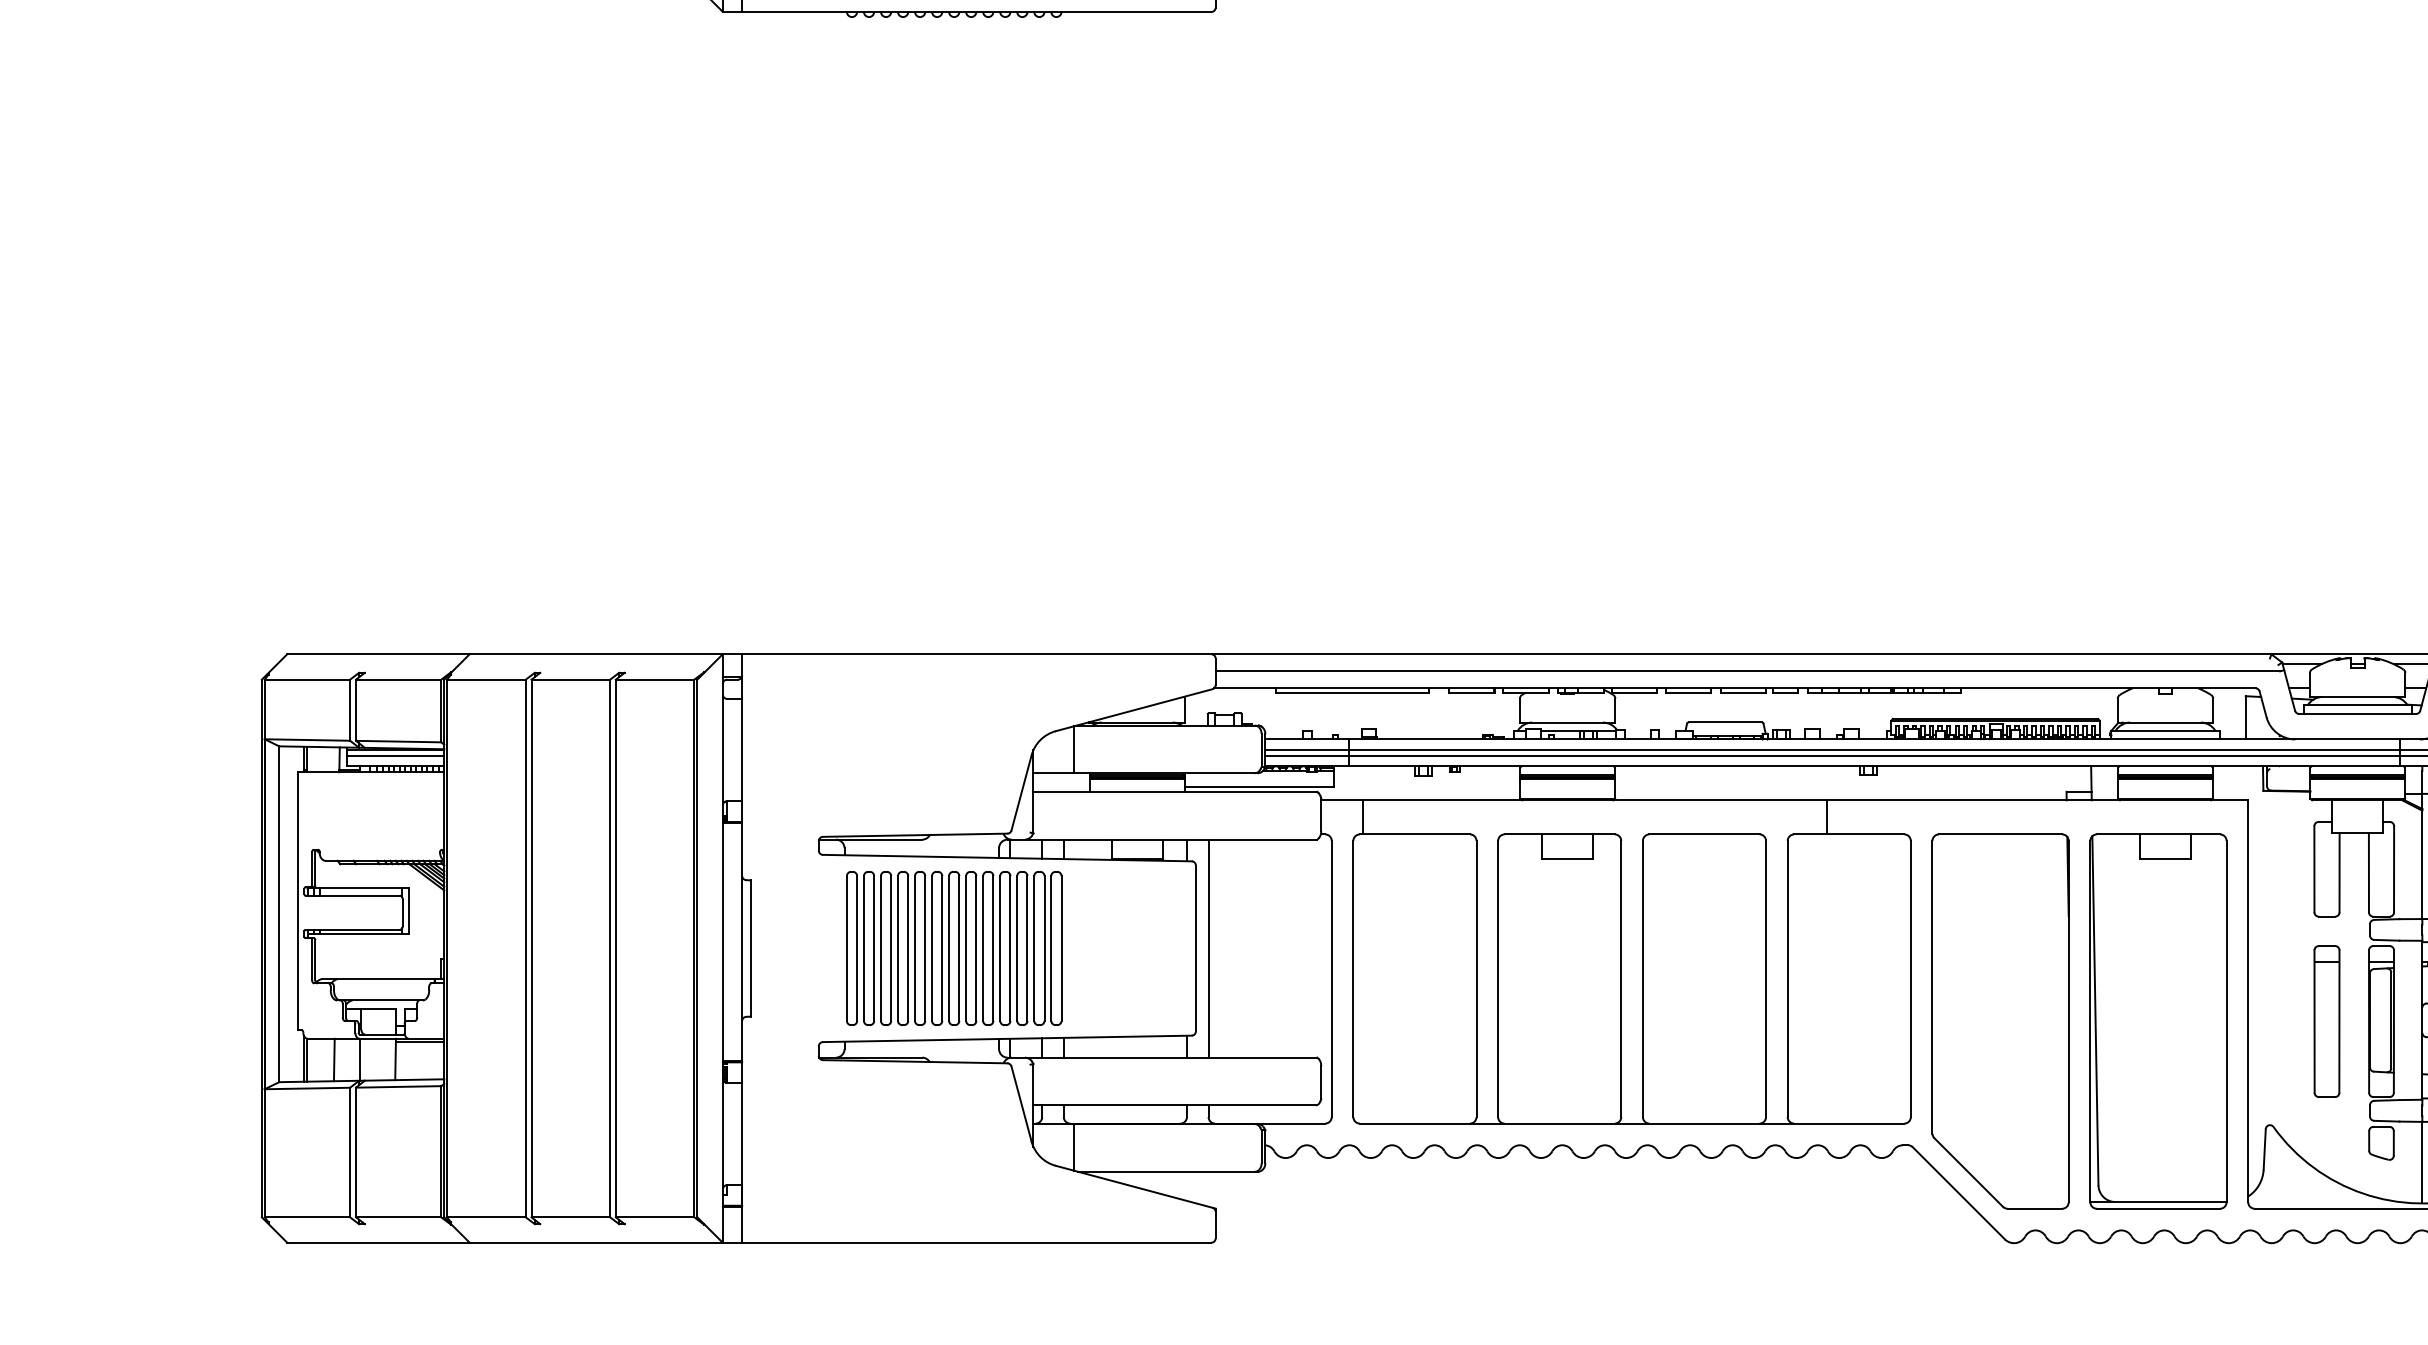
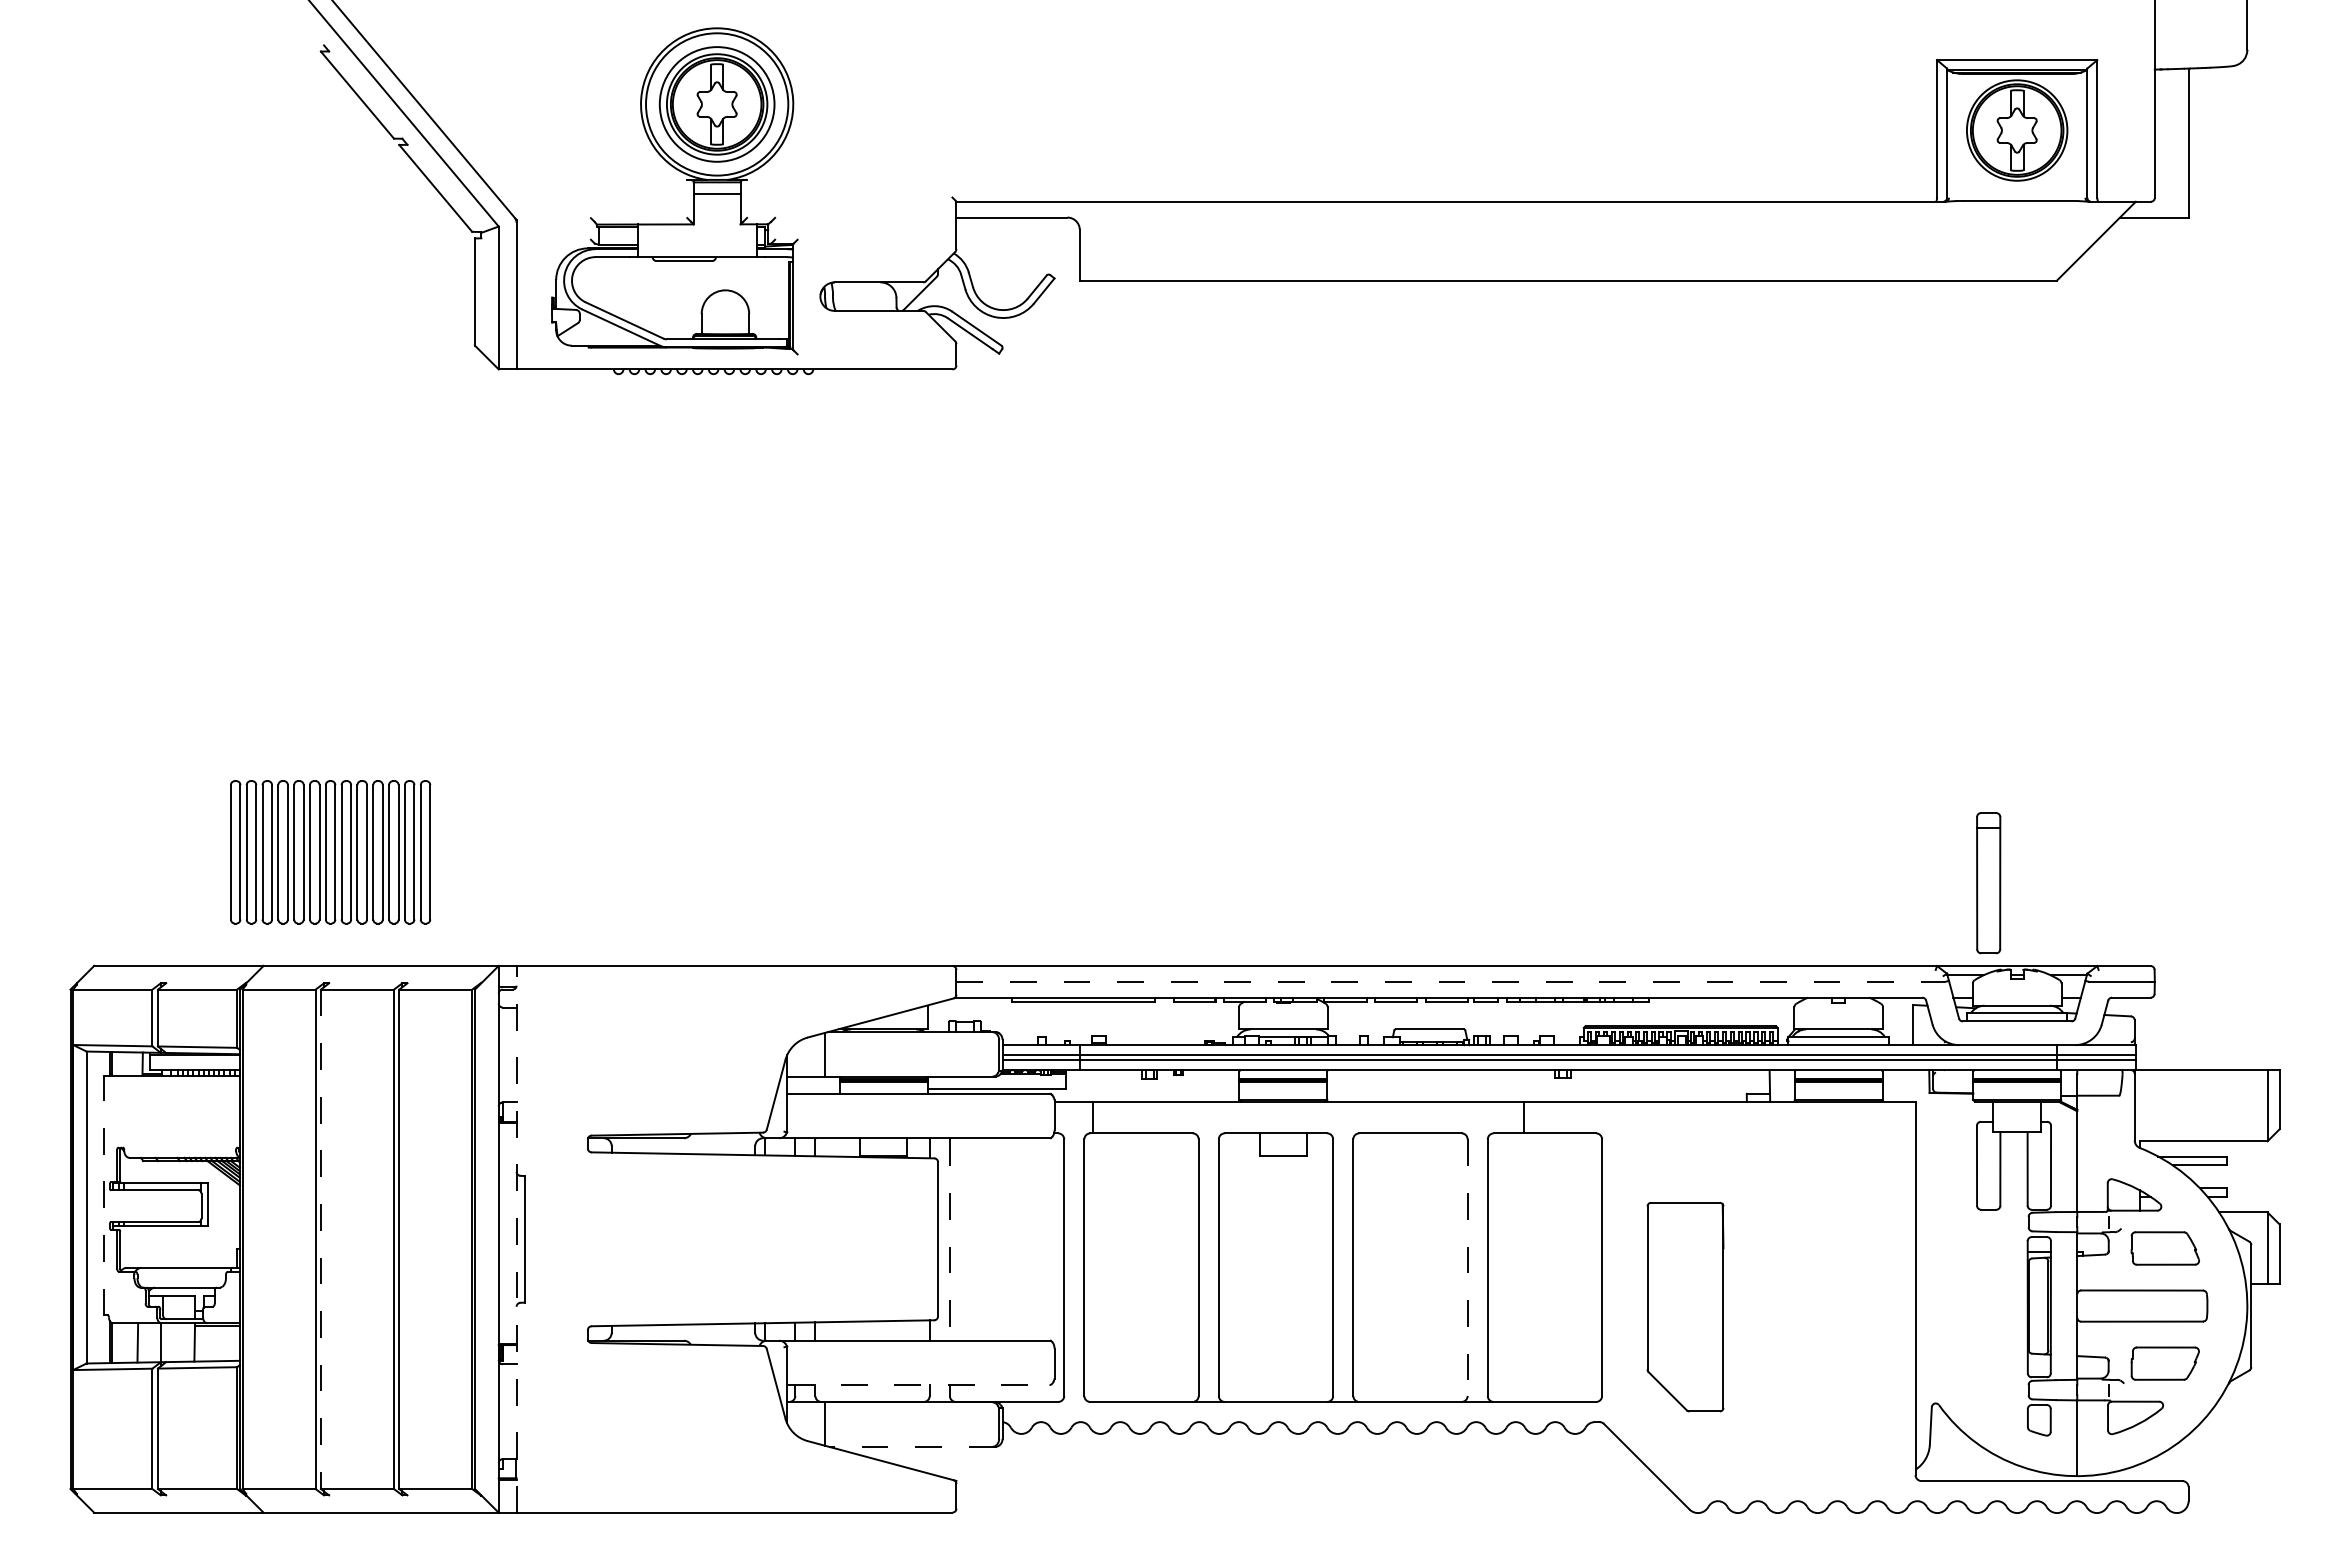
line: (1748, 670) -> (1451, 981), solid -> dashed
line: (395, 755) -> (194, 1060), removed
line: (297, 901) -> (103, 1195), solid -> dashed
line: (742, 947) -> (516, 1238), solid -> dashed
line: (531, 948) -> (320, 1239), solid -> dashed
part: (954, 948) -> (330, 852), moved
line: (1208, 949) -> (949, 1240), solid -> dashed
line: (1765, 979) -> (1467, 1268), solid -> dashed
part: (2000, 1020) -> (1685, 1306), size x0.6
part: (2158, 1020) -> (1832, 1306), removed
part: (2326, 1021) -> (1988, 883), moved
line: (1174, 1105) -> (918, 1385), solid -> dashed
line: (1167, 1171) -> (911, 1446), solid -> dashed

